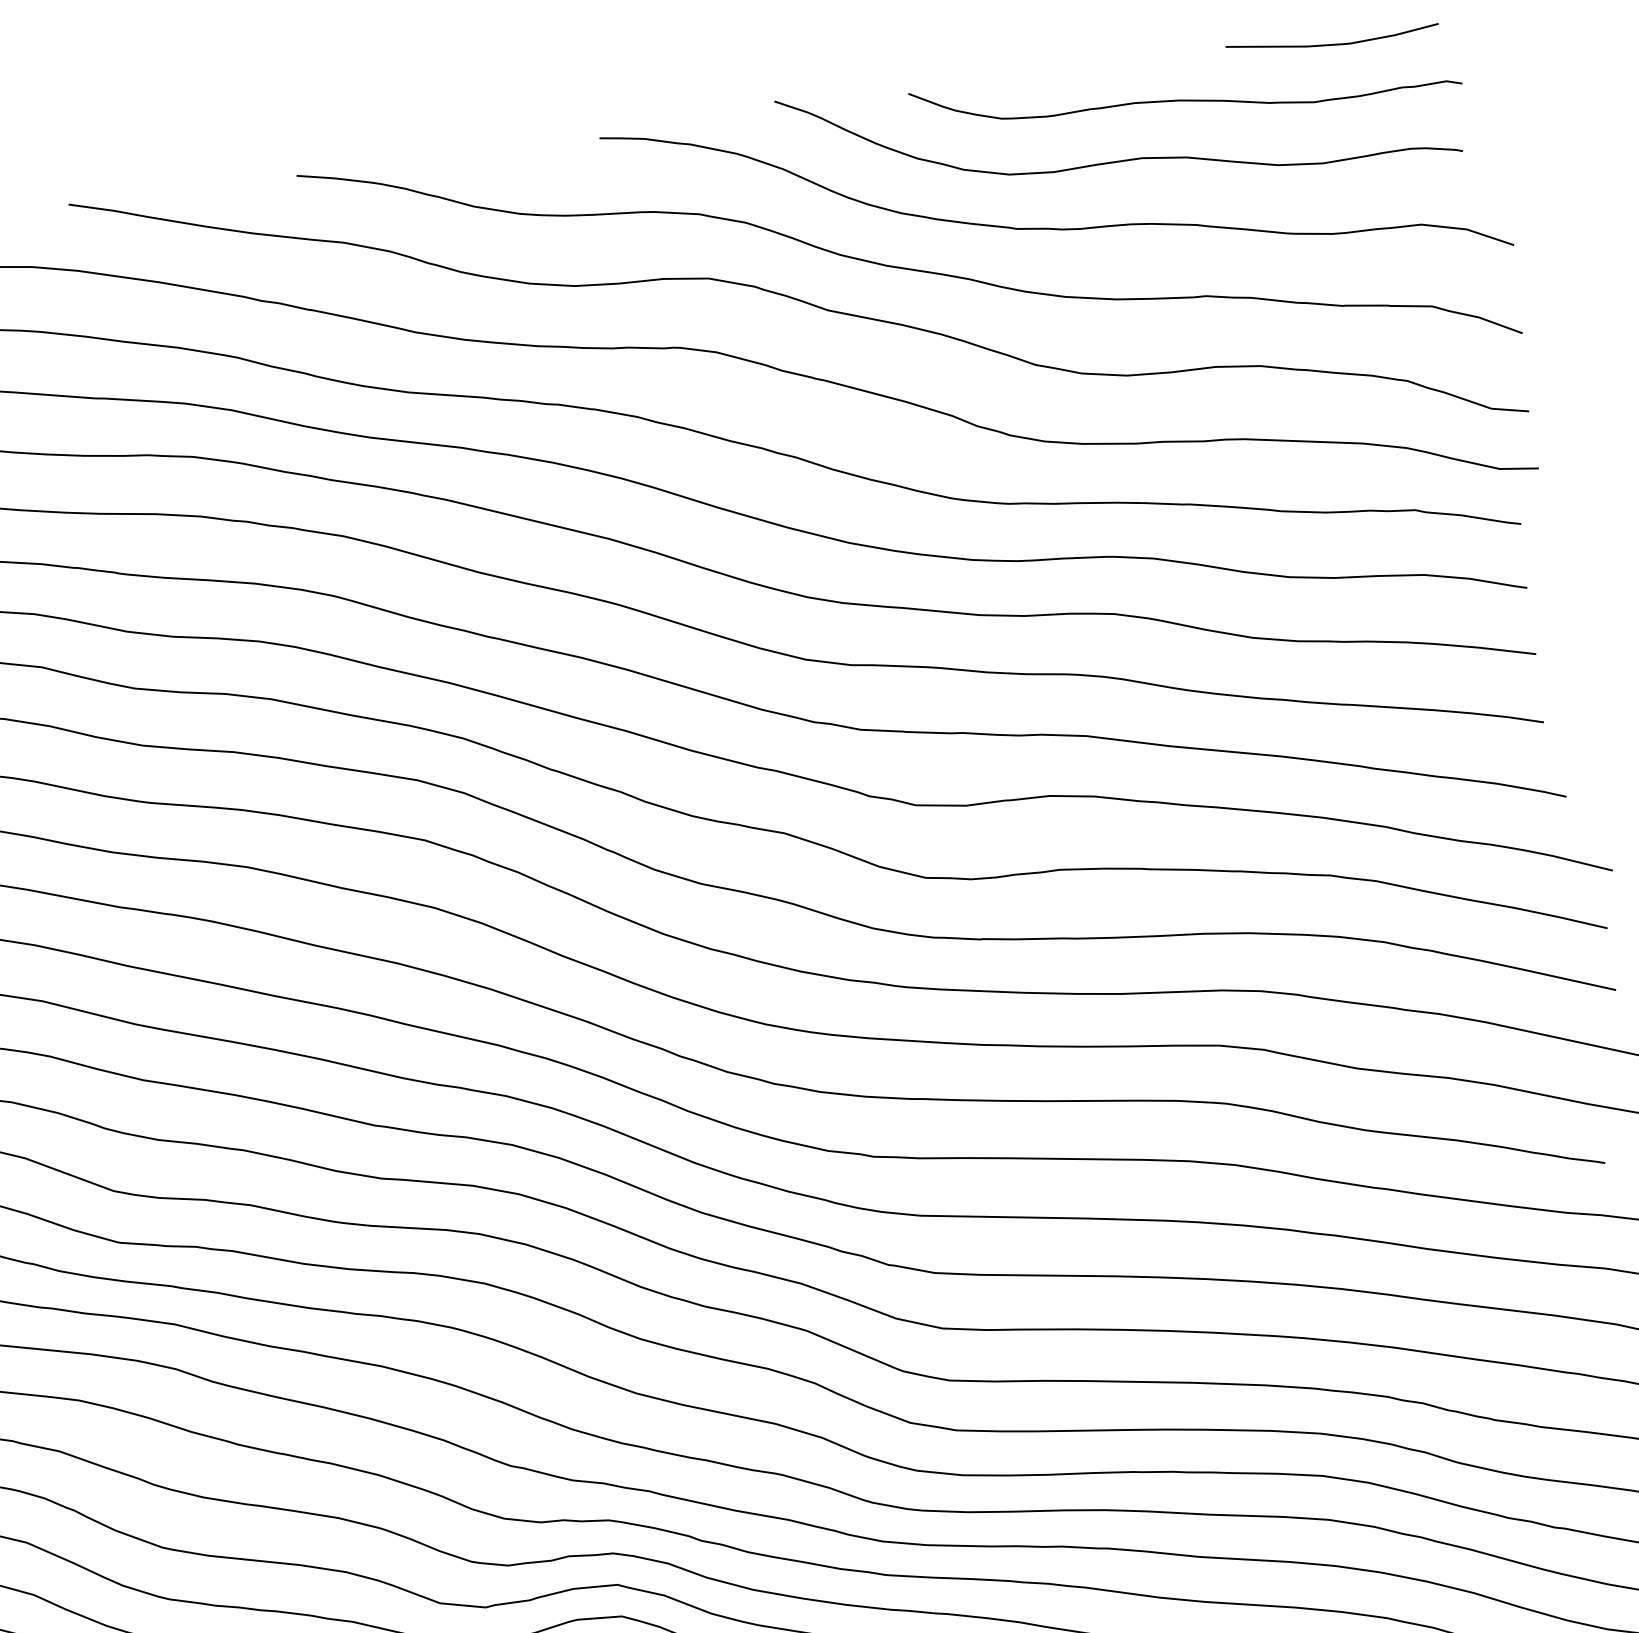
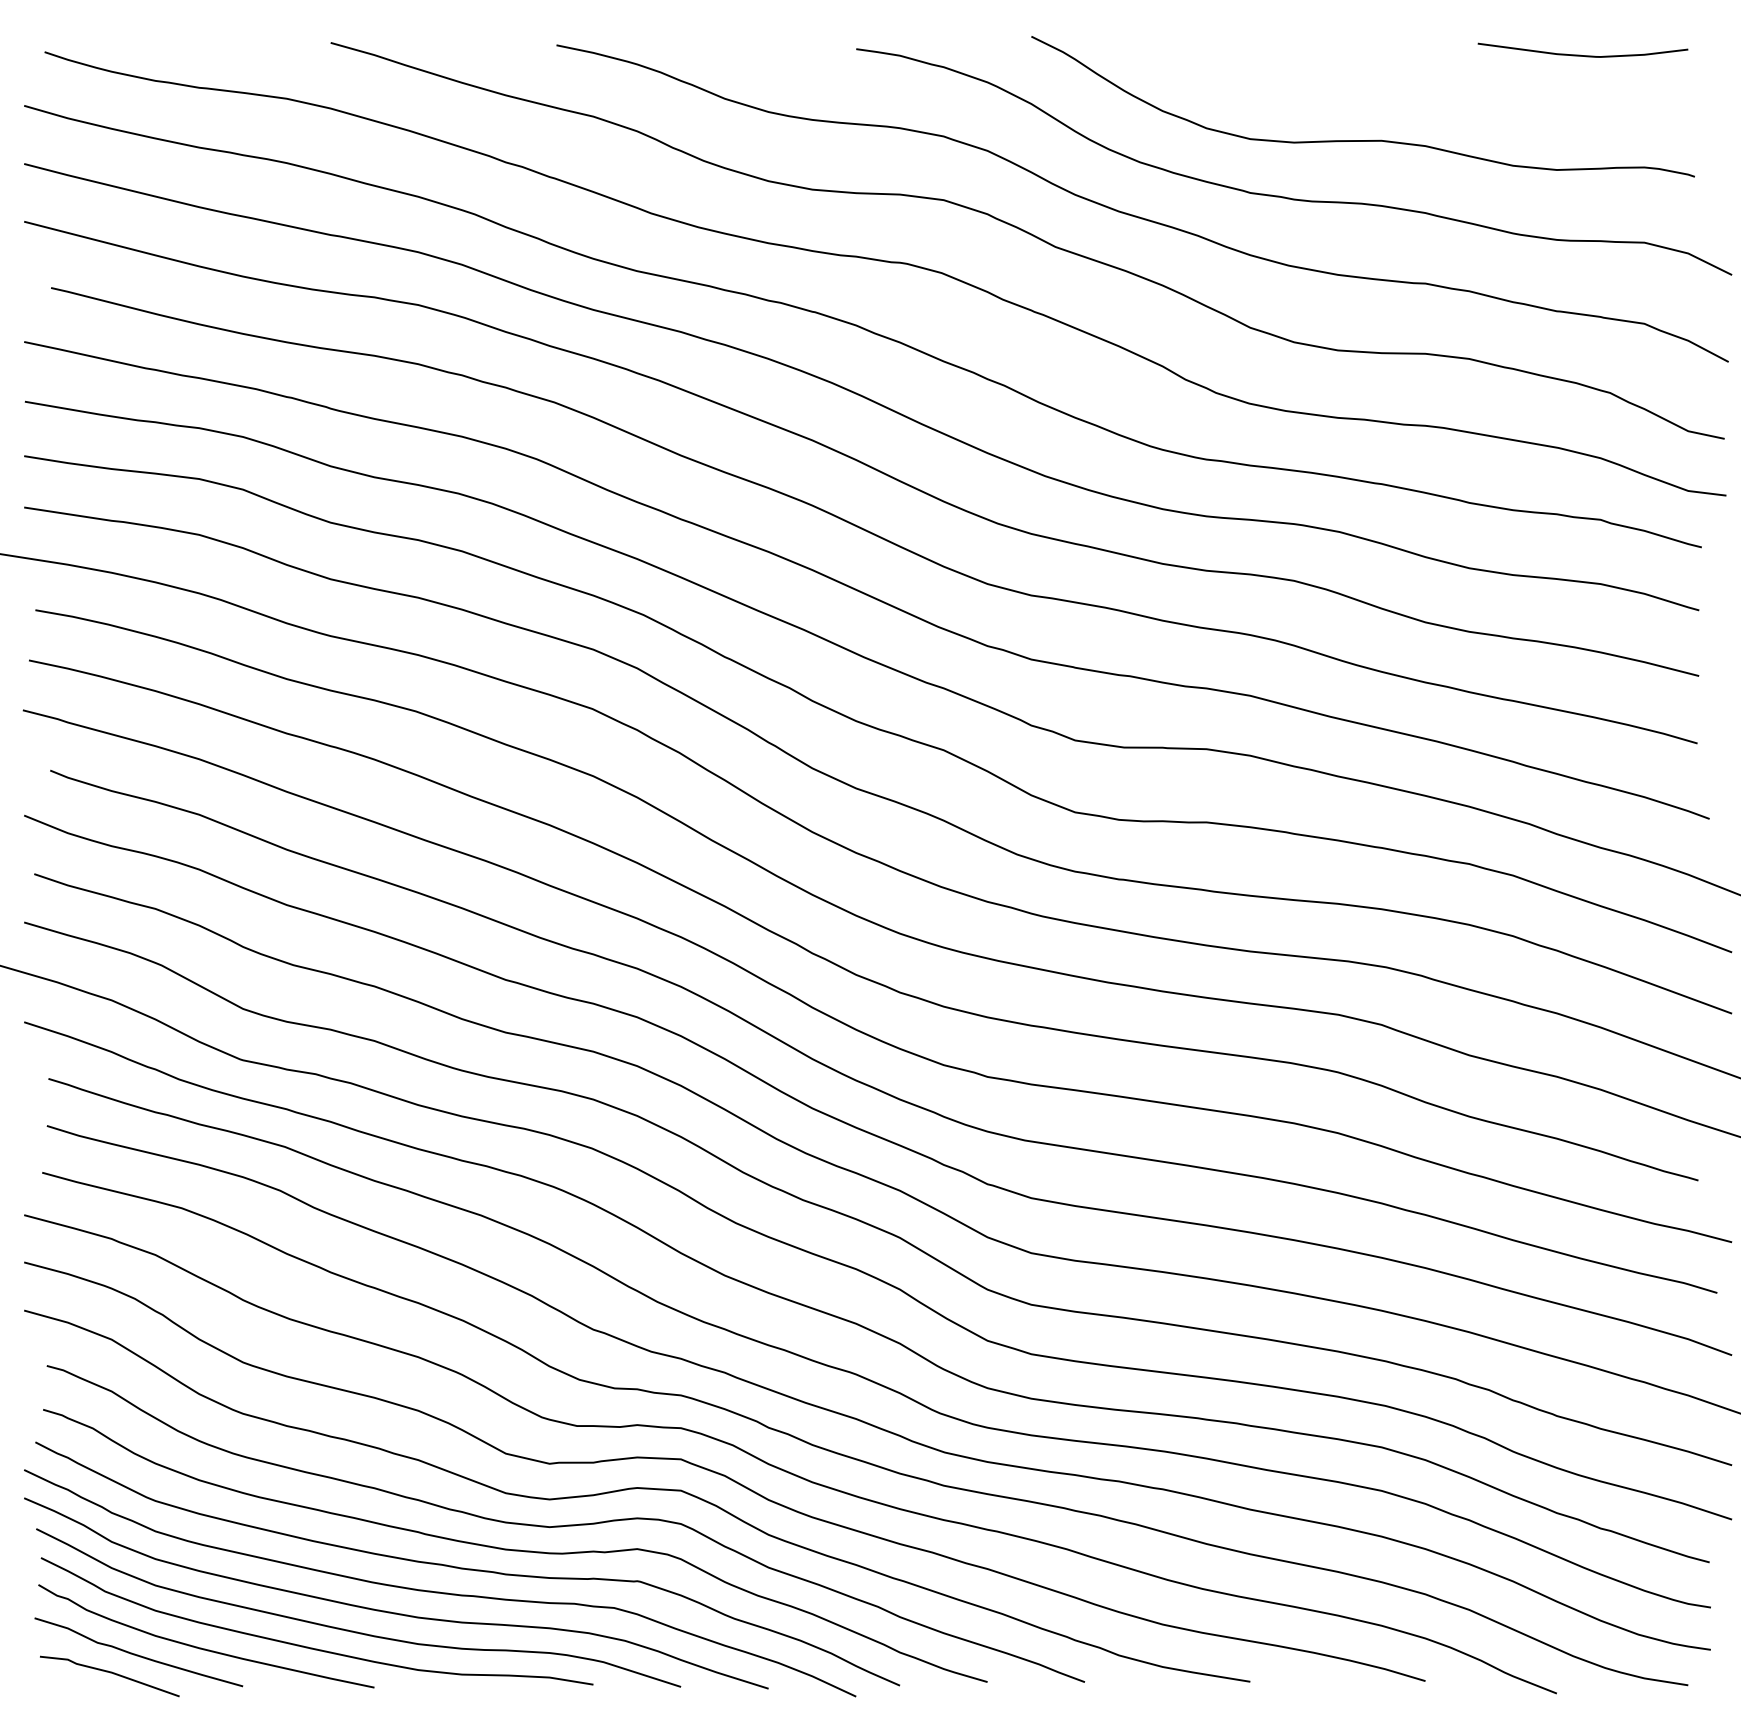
curve: (1186, 99) -> (1432, 89), removed

